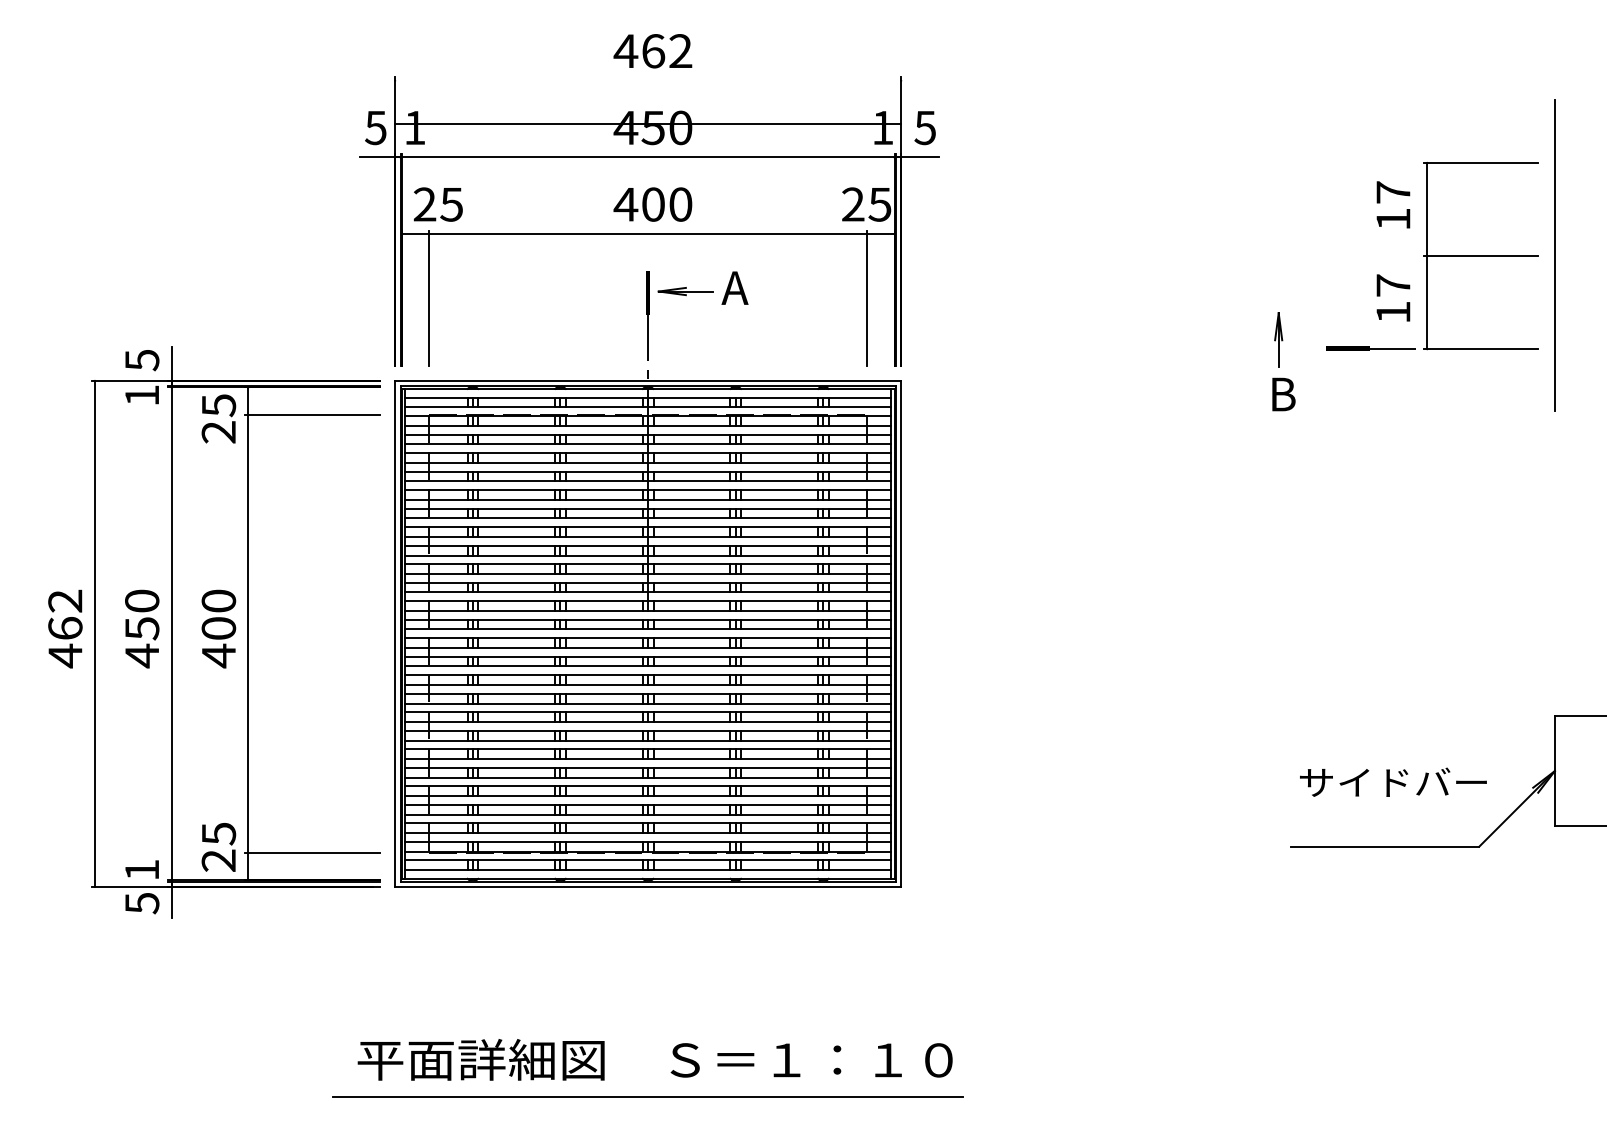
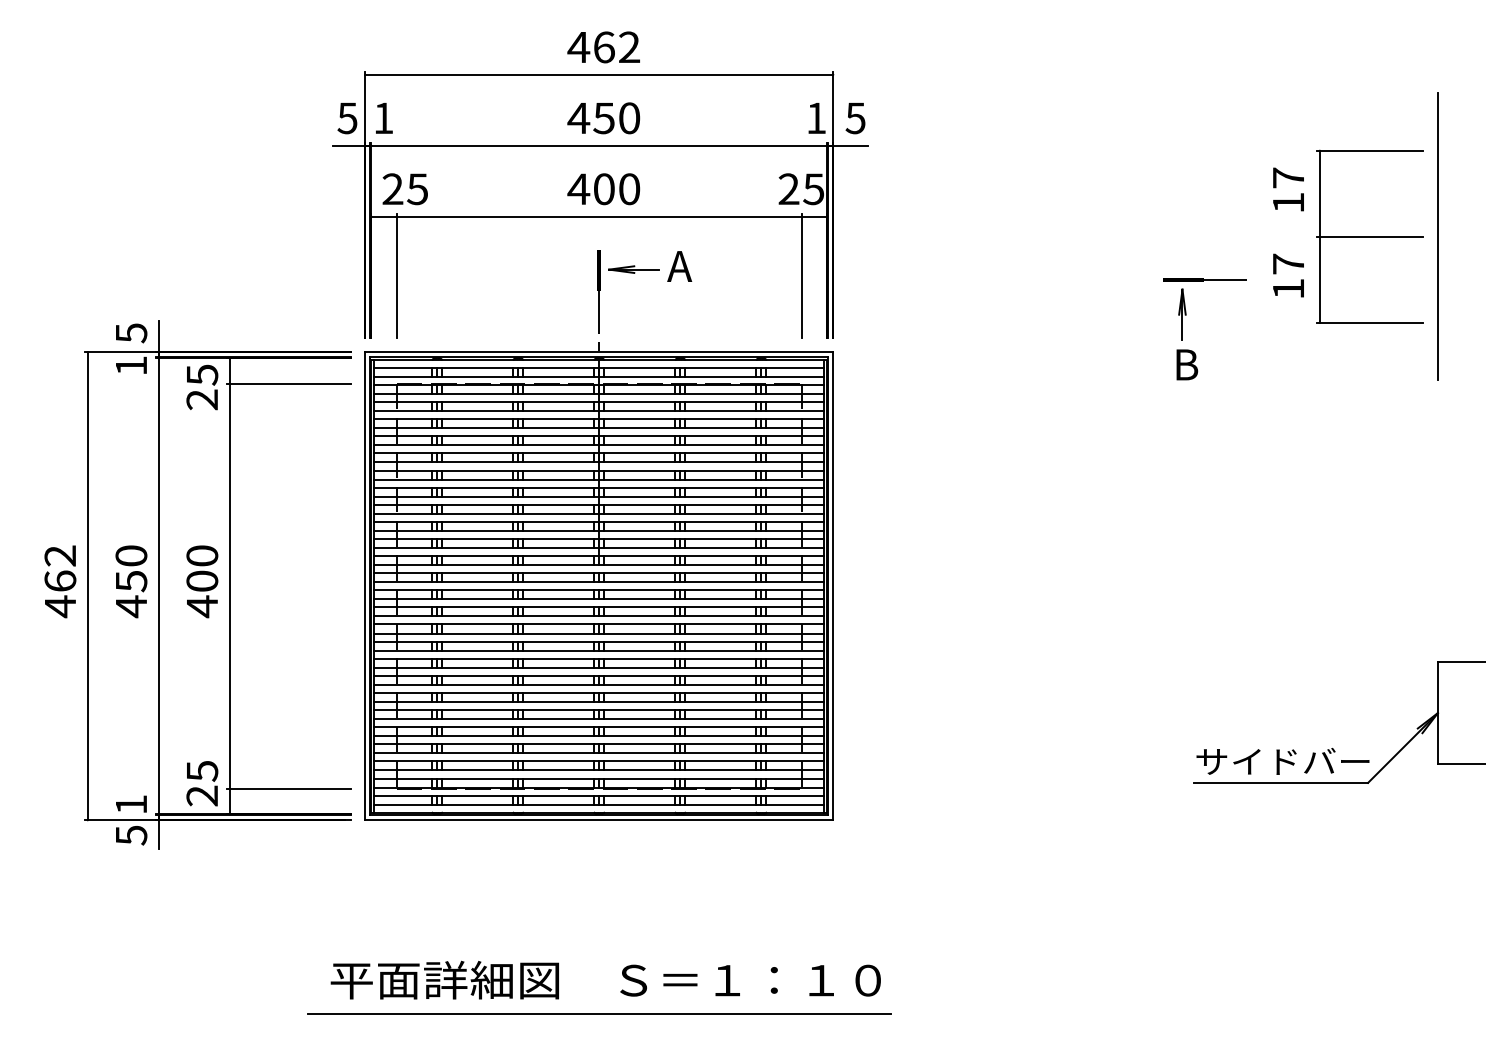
line: (648, 123) -> (599, 74), moved
line: (1370, 348) -> (1204, 279), moved
text: (1393, 781) -> (1283, 760), moved

